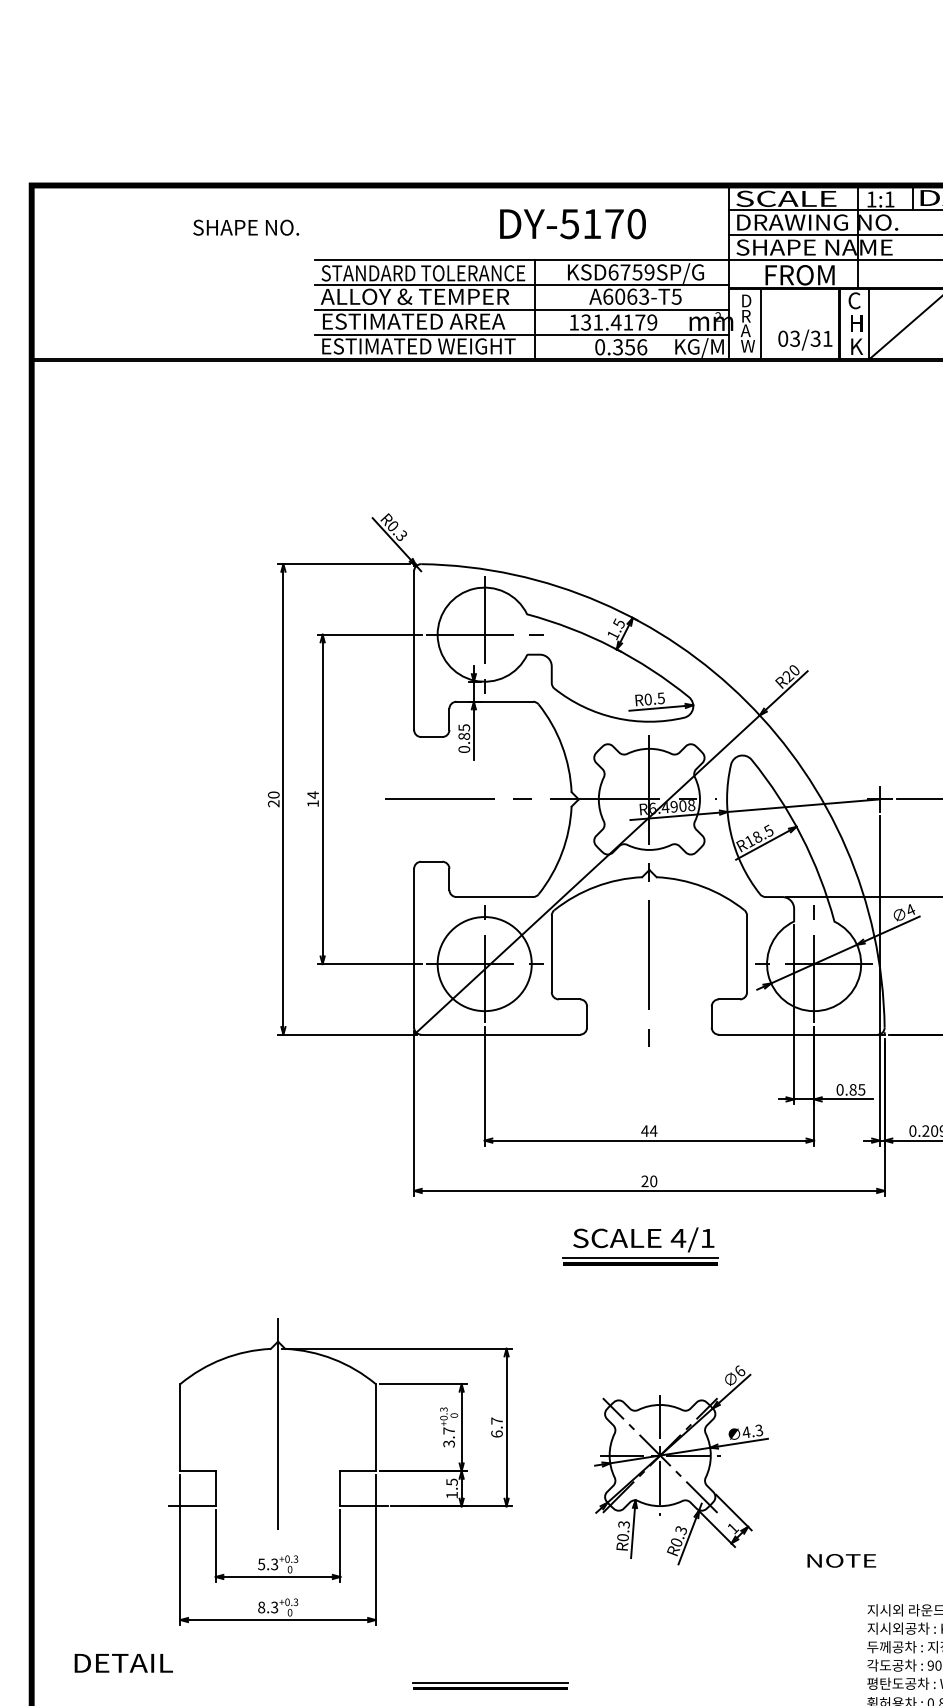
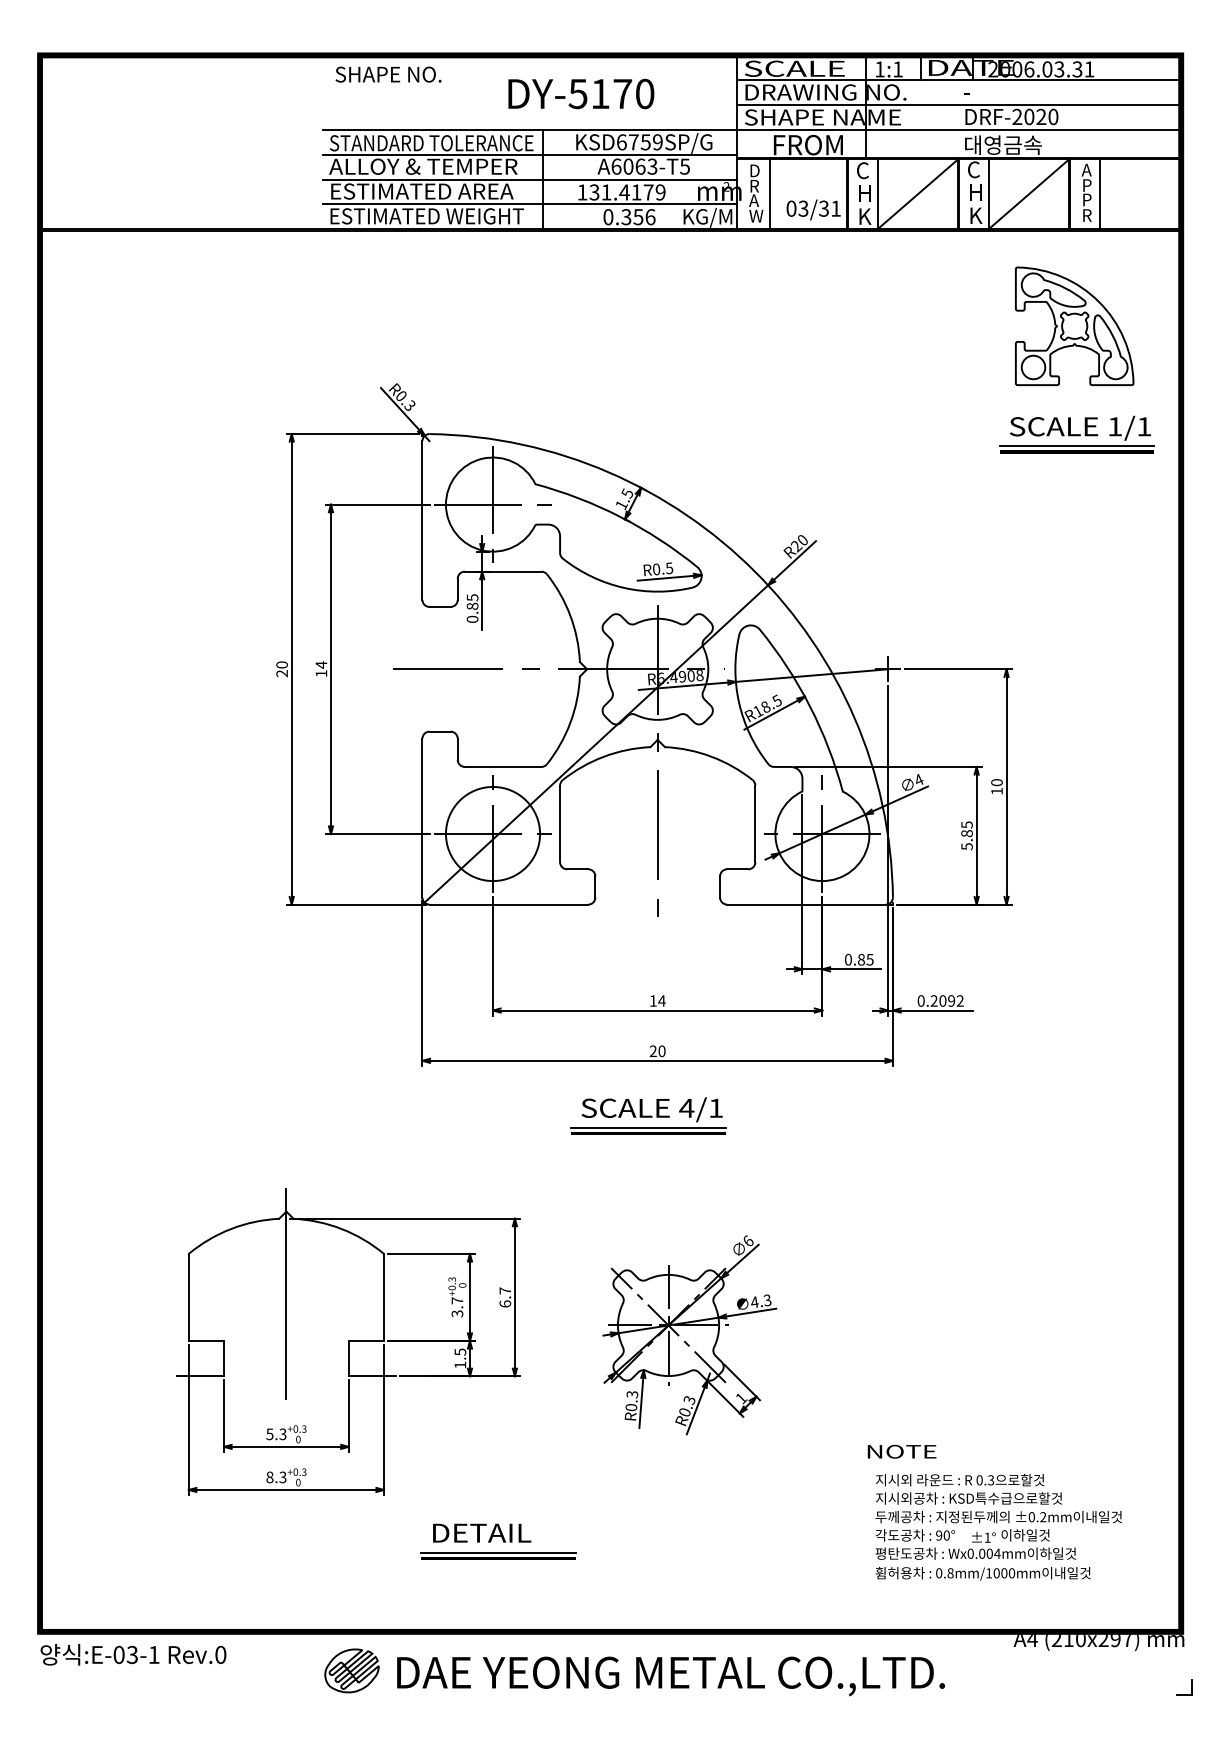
text: (246, 227) -> (388, 74), moved
text: (645, 1130) -> (653, 1000), 44 -> 14
text: (841, 1560) -> (901, 1451), moved
text: (124, 1662) -> (482, 1532), moved

